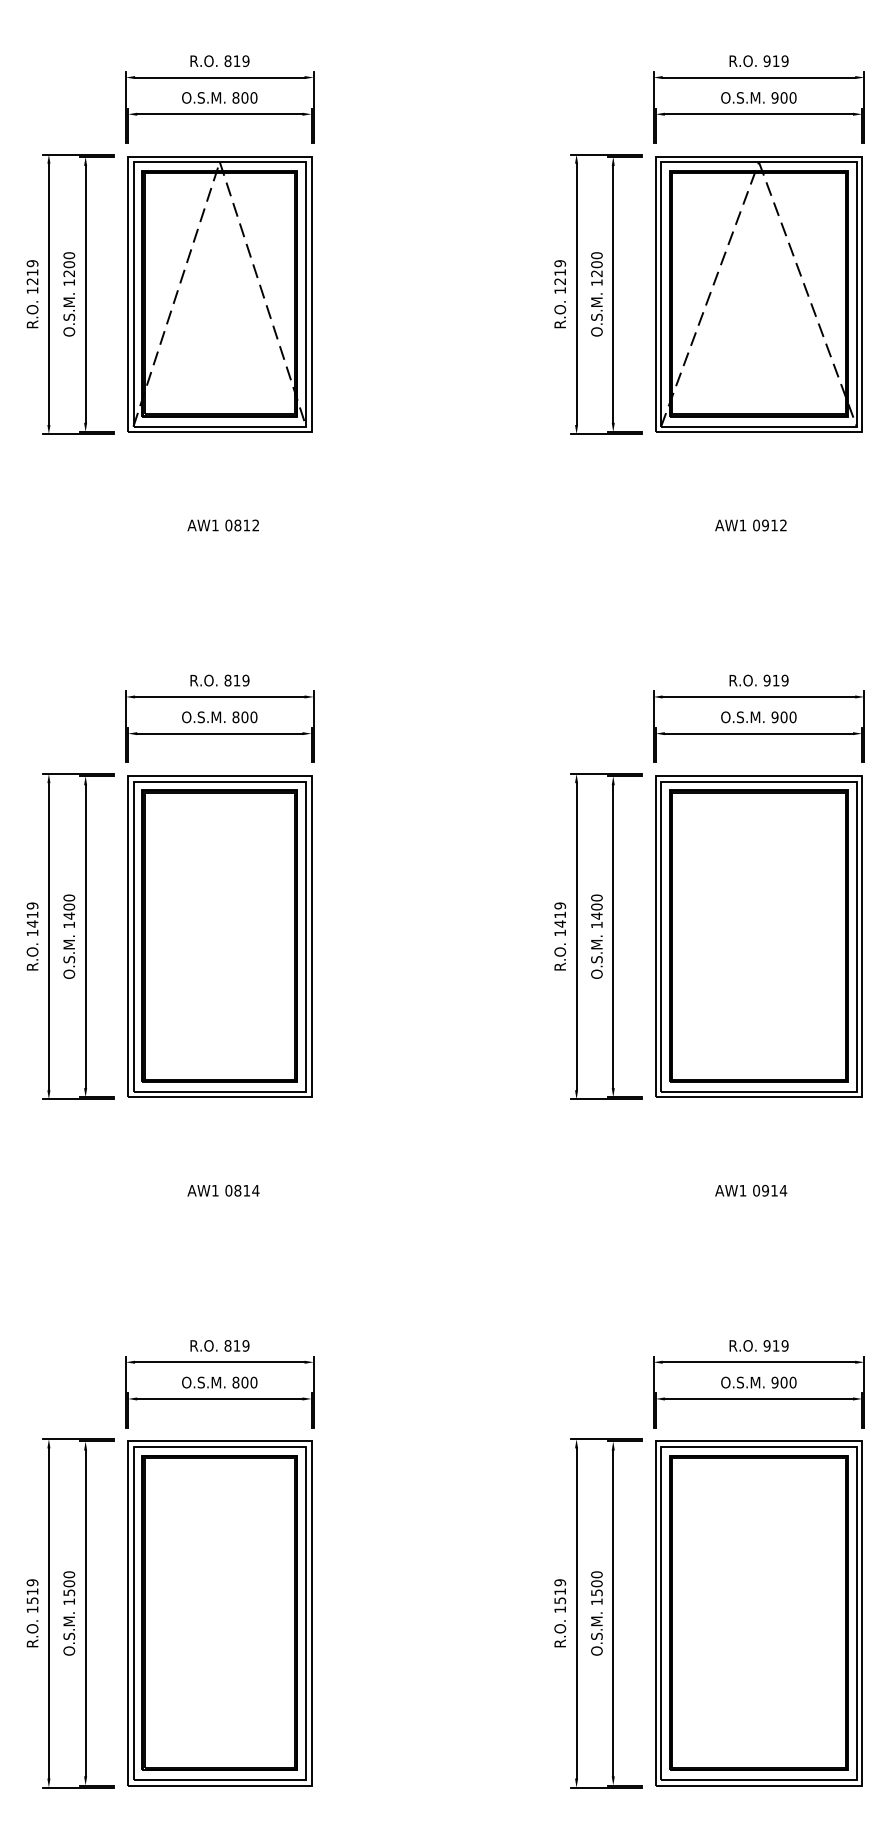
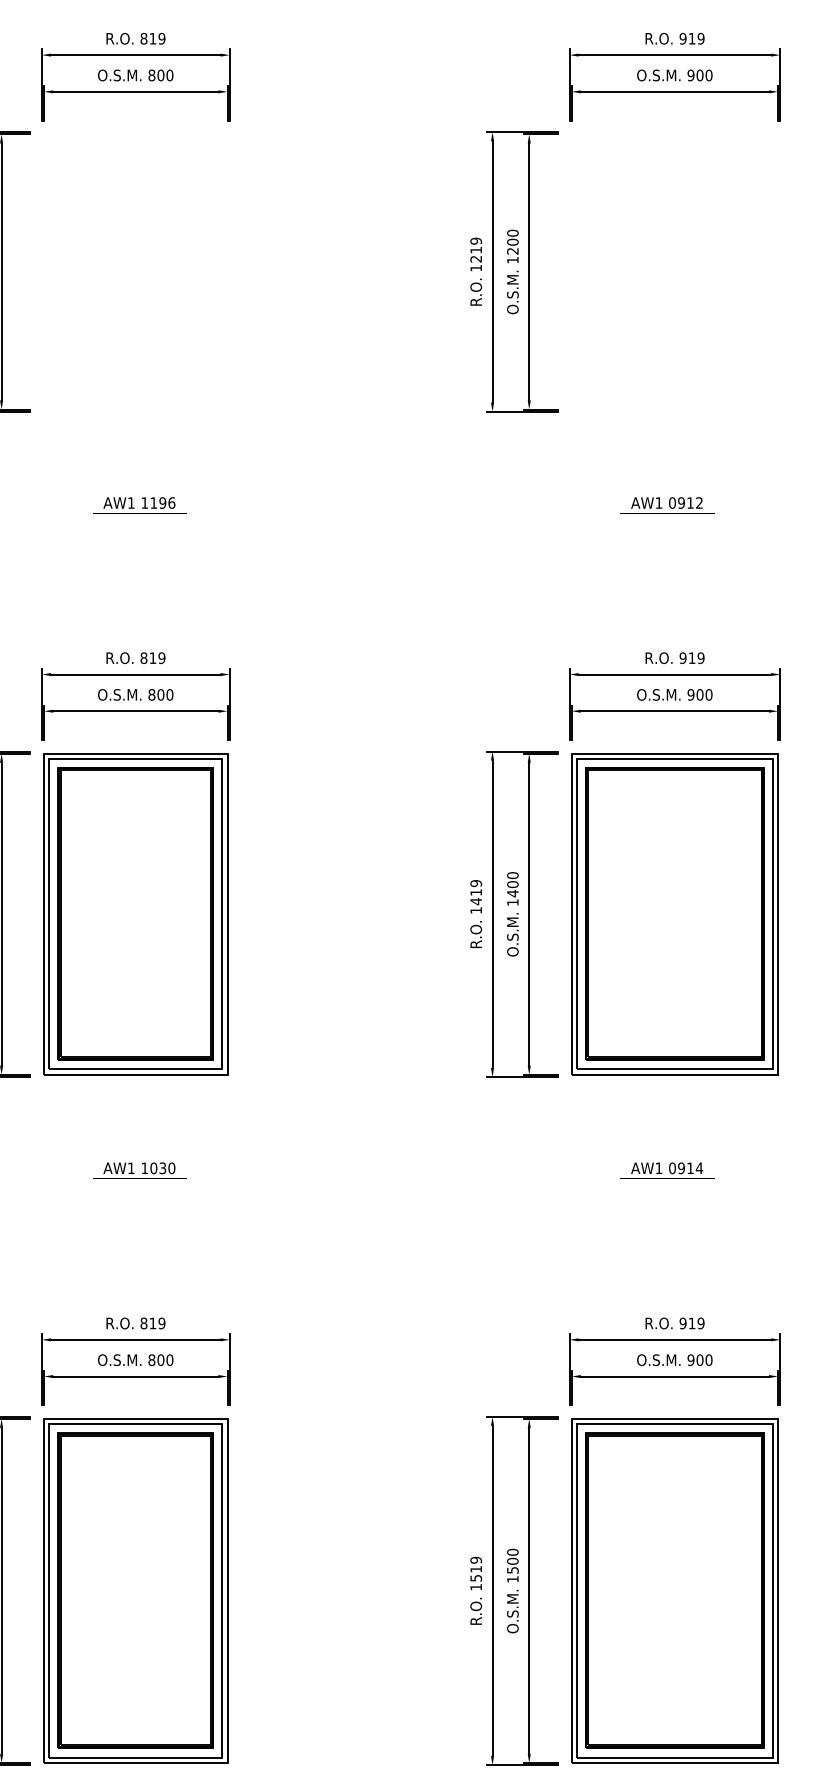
part: (219, 294) -> (135, 272), removed
part: (758, 294) -> (674, 272), removed
text: (242, 525) -> (158, 503), 0812 -> 1196
text: (242, 1190) -> (158, 1168), 0814 -> 1030

